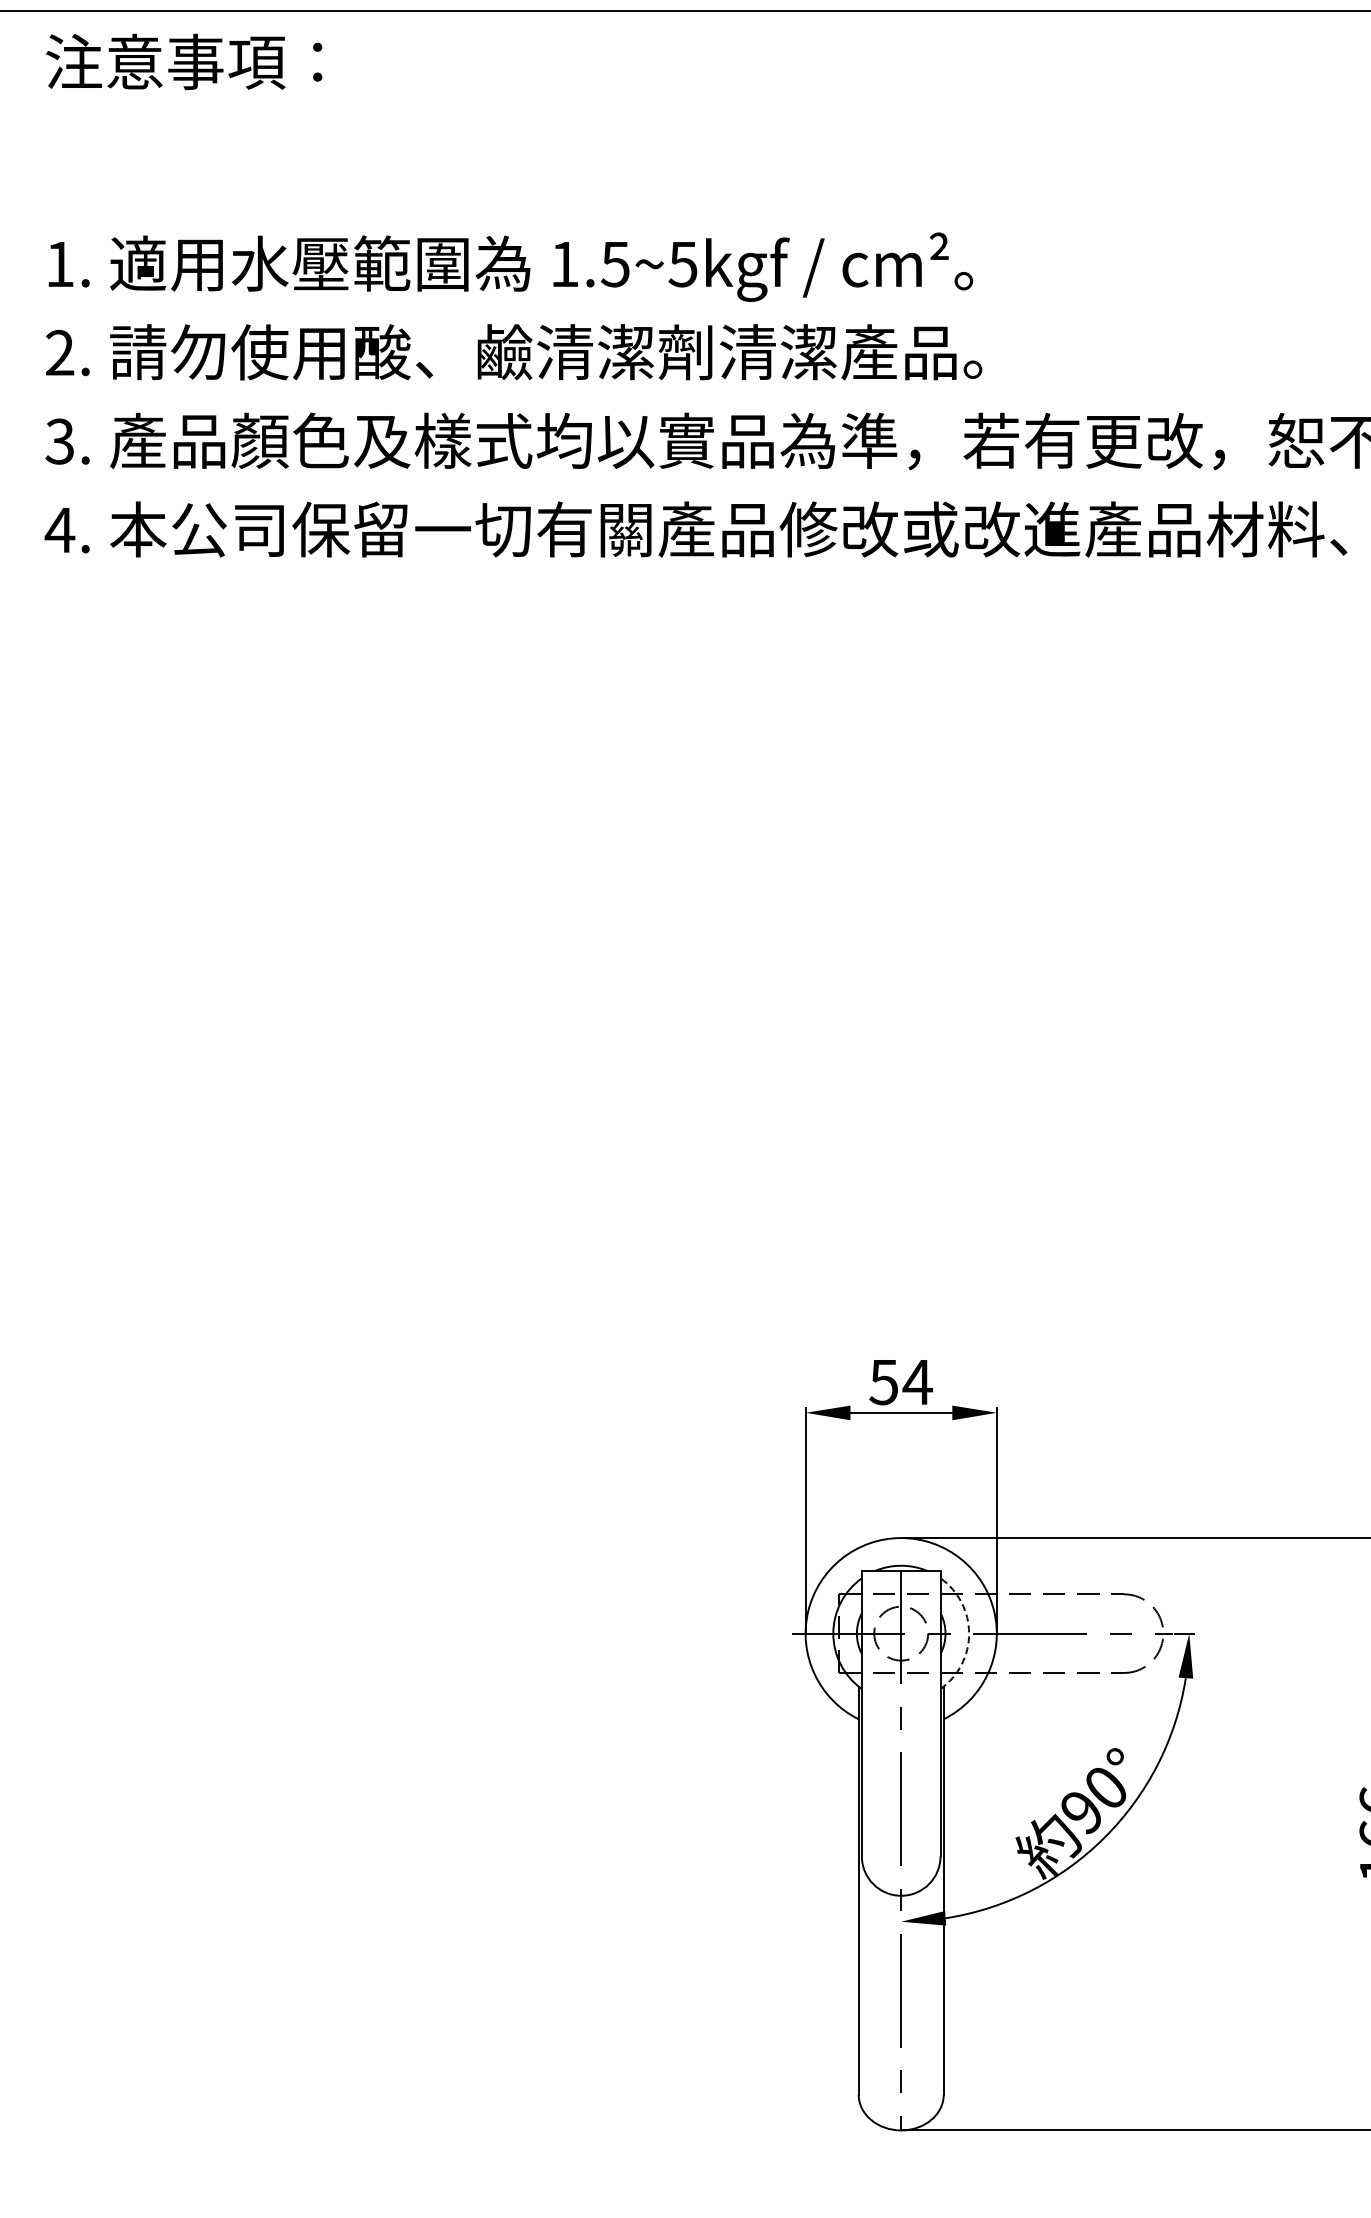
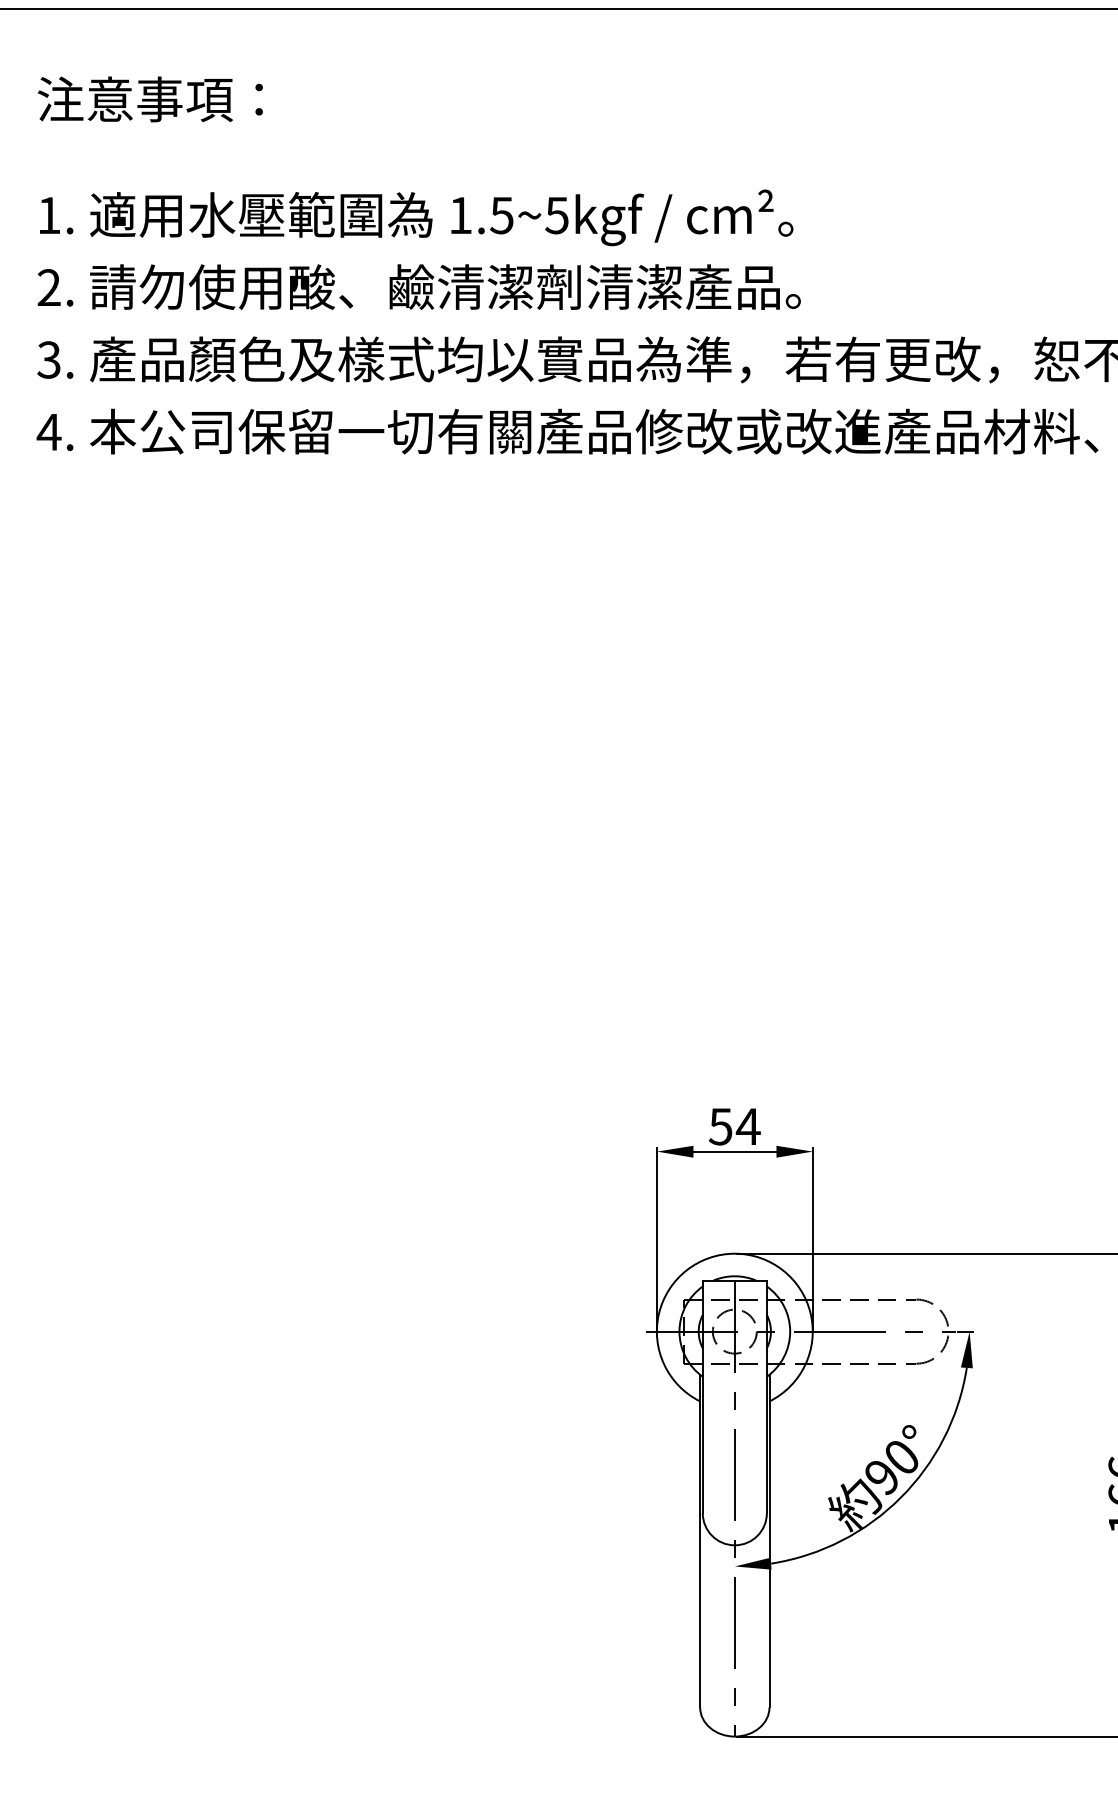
text: (184, 61) -> (150, 99), moved
arc: (969, 1633) -> (790, 1331), dashed -> solid

